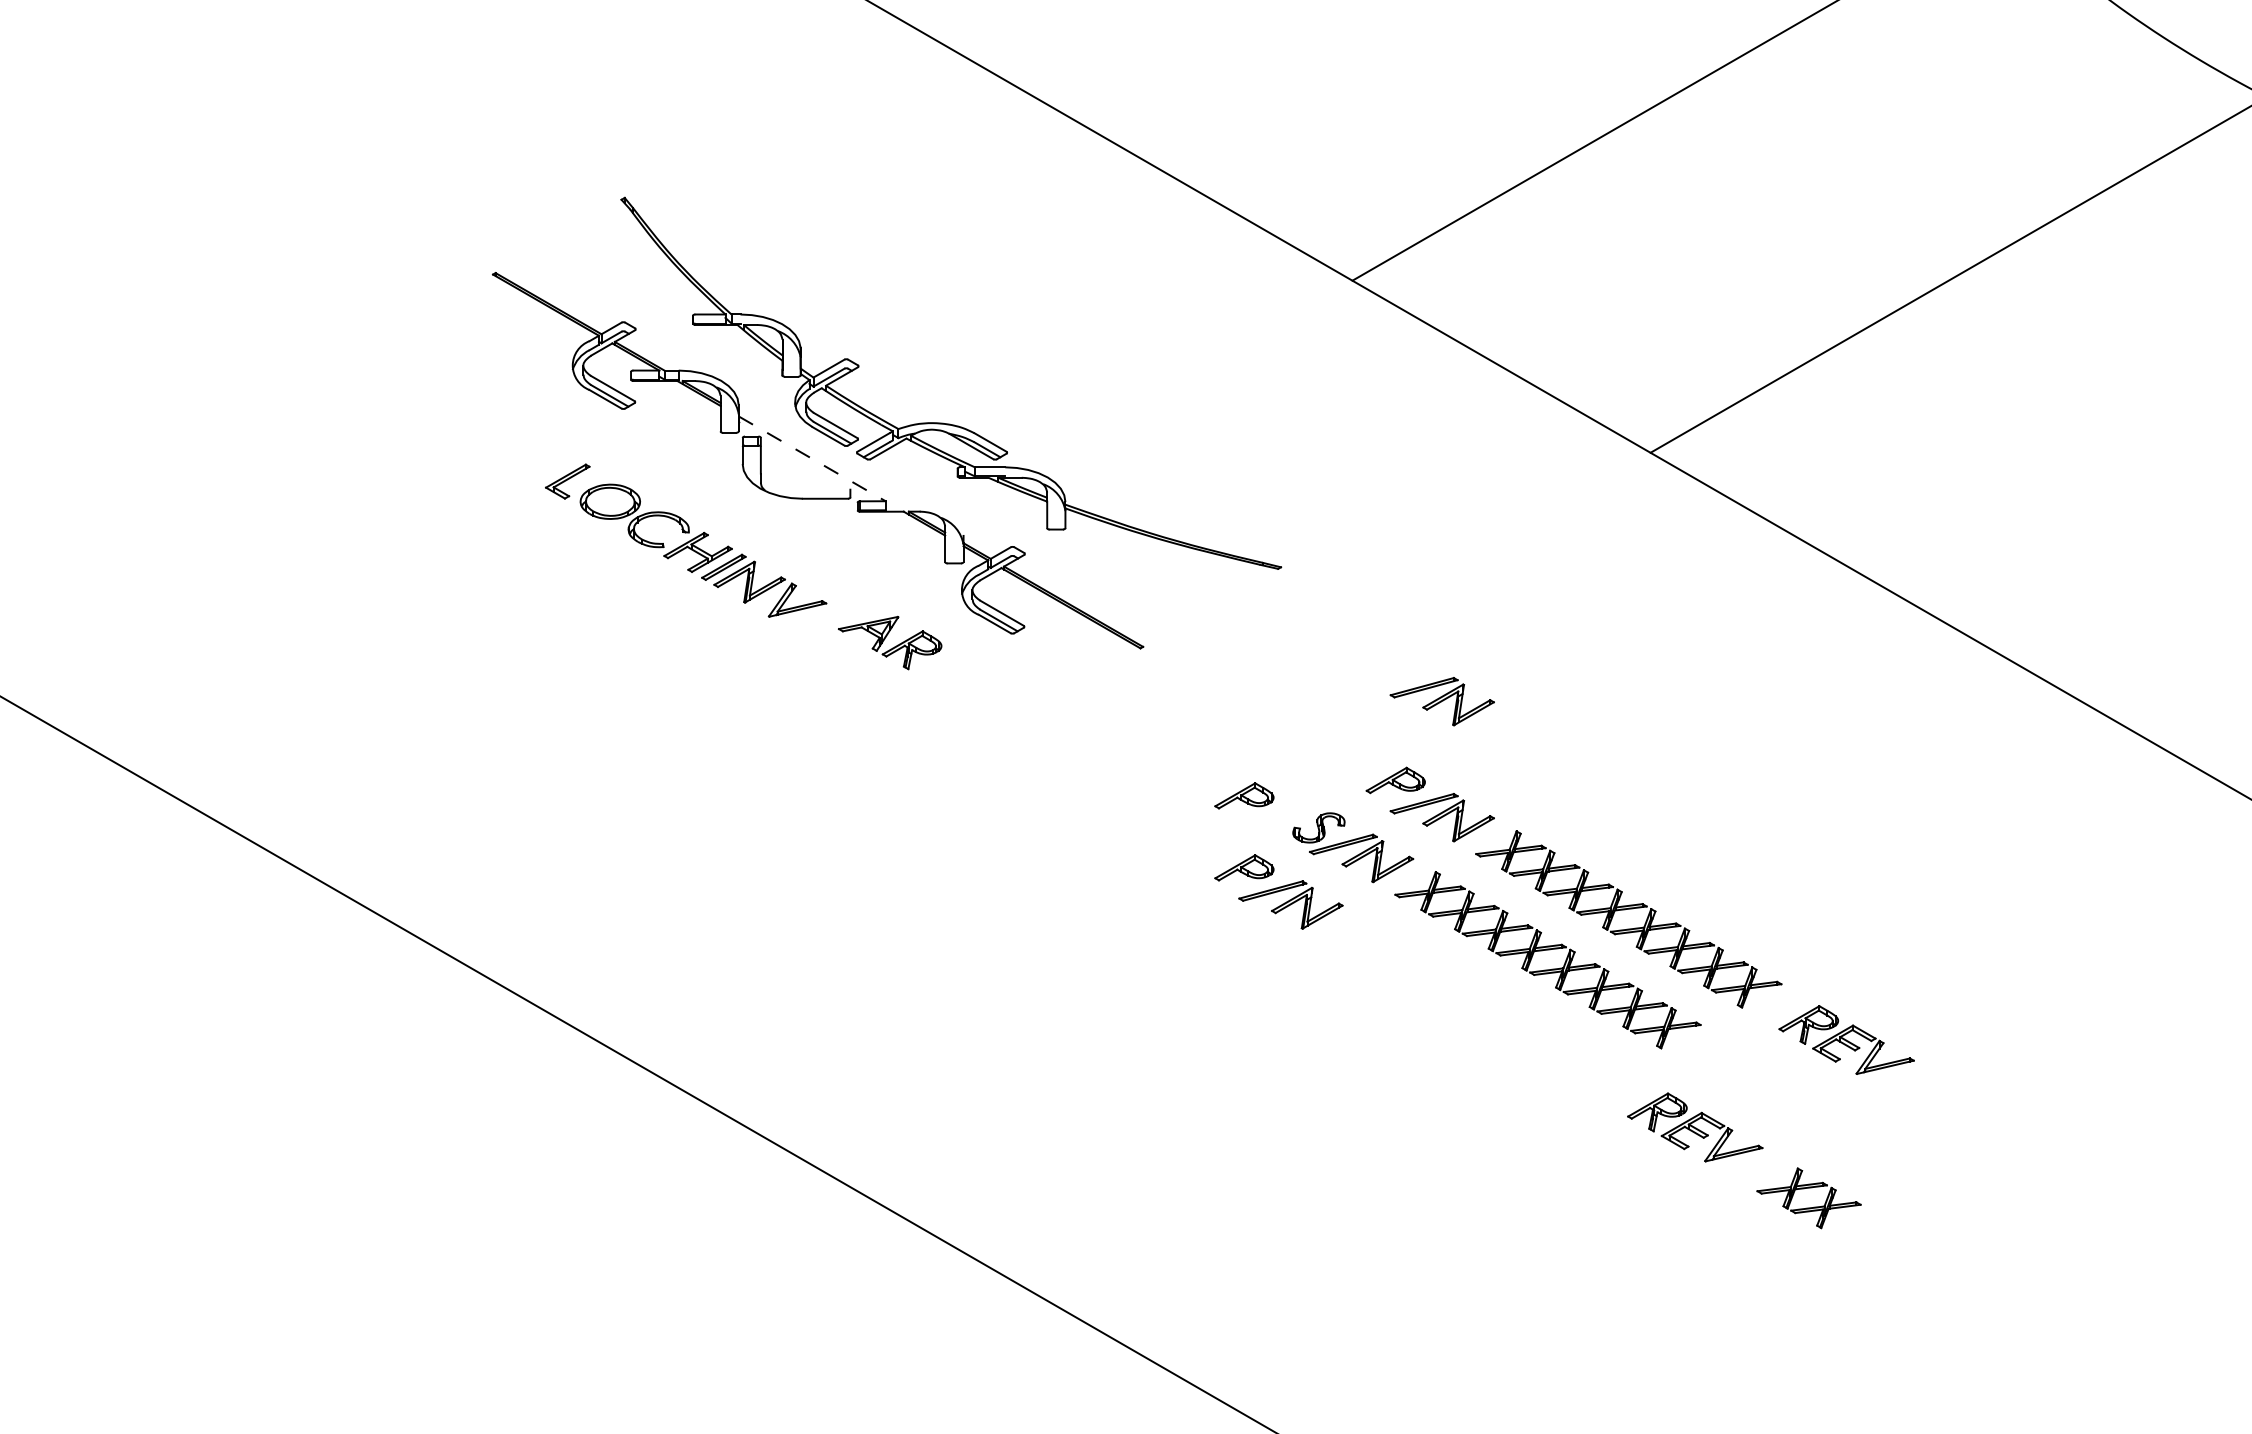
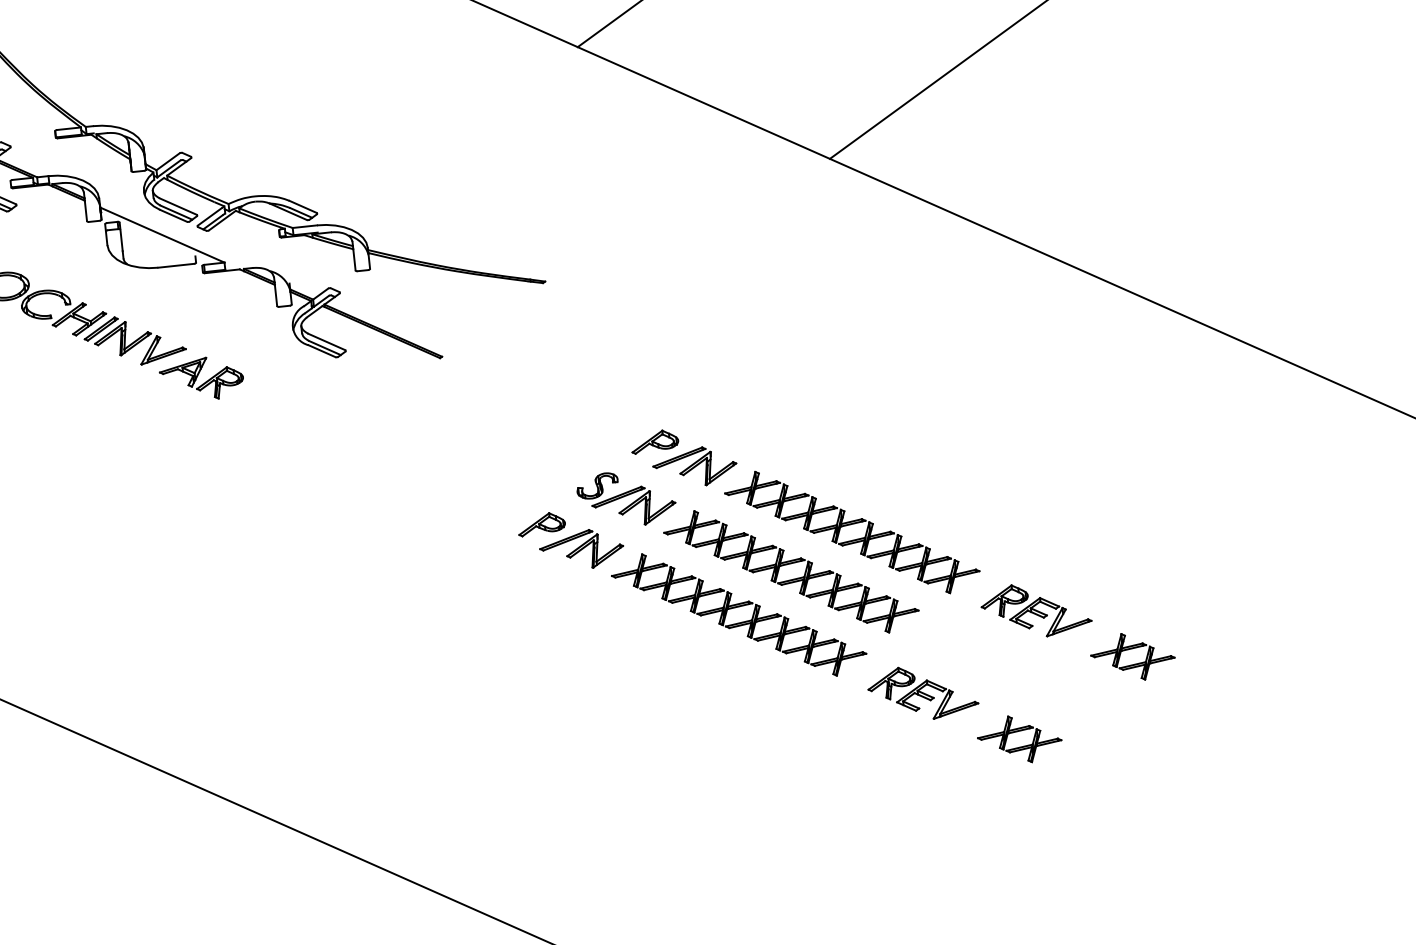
line: (812, 458) -> (162, 234), dashed -> solid
part: (890, 642) -> (202, 378), moved
part: (1441, 701) -> (684, 374), removed
part: (1244, 795) -> (535, 466), removed
part: (1476, 997) -> (737, 607), added
part: (1959, 1101) -> (1131, 649), added

